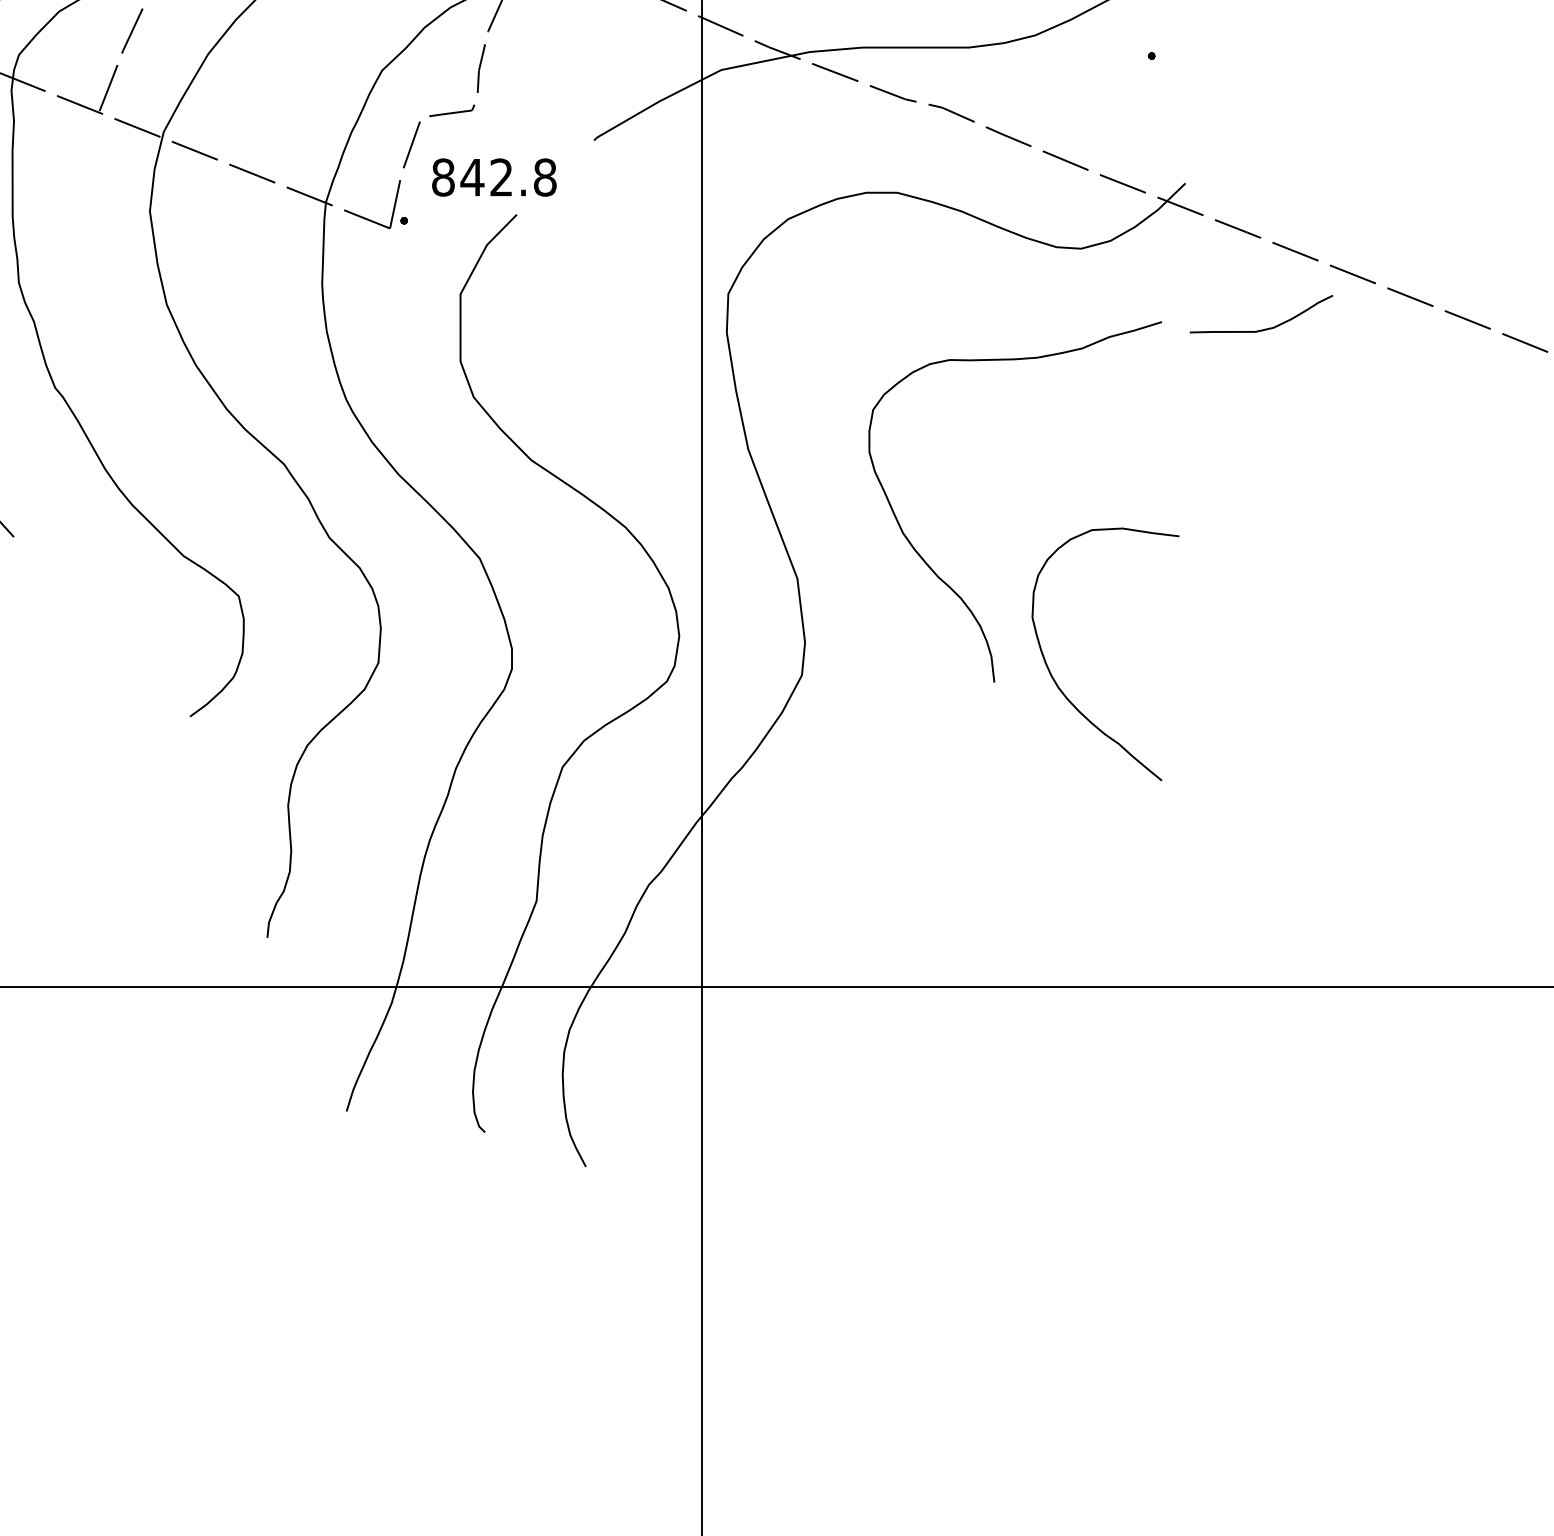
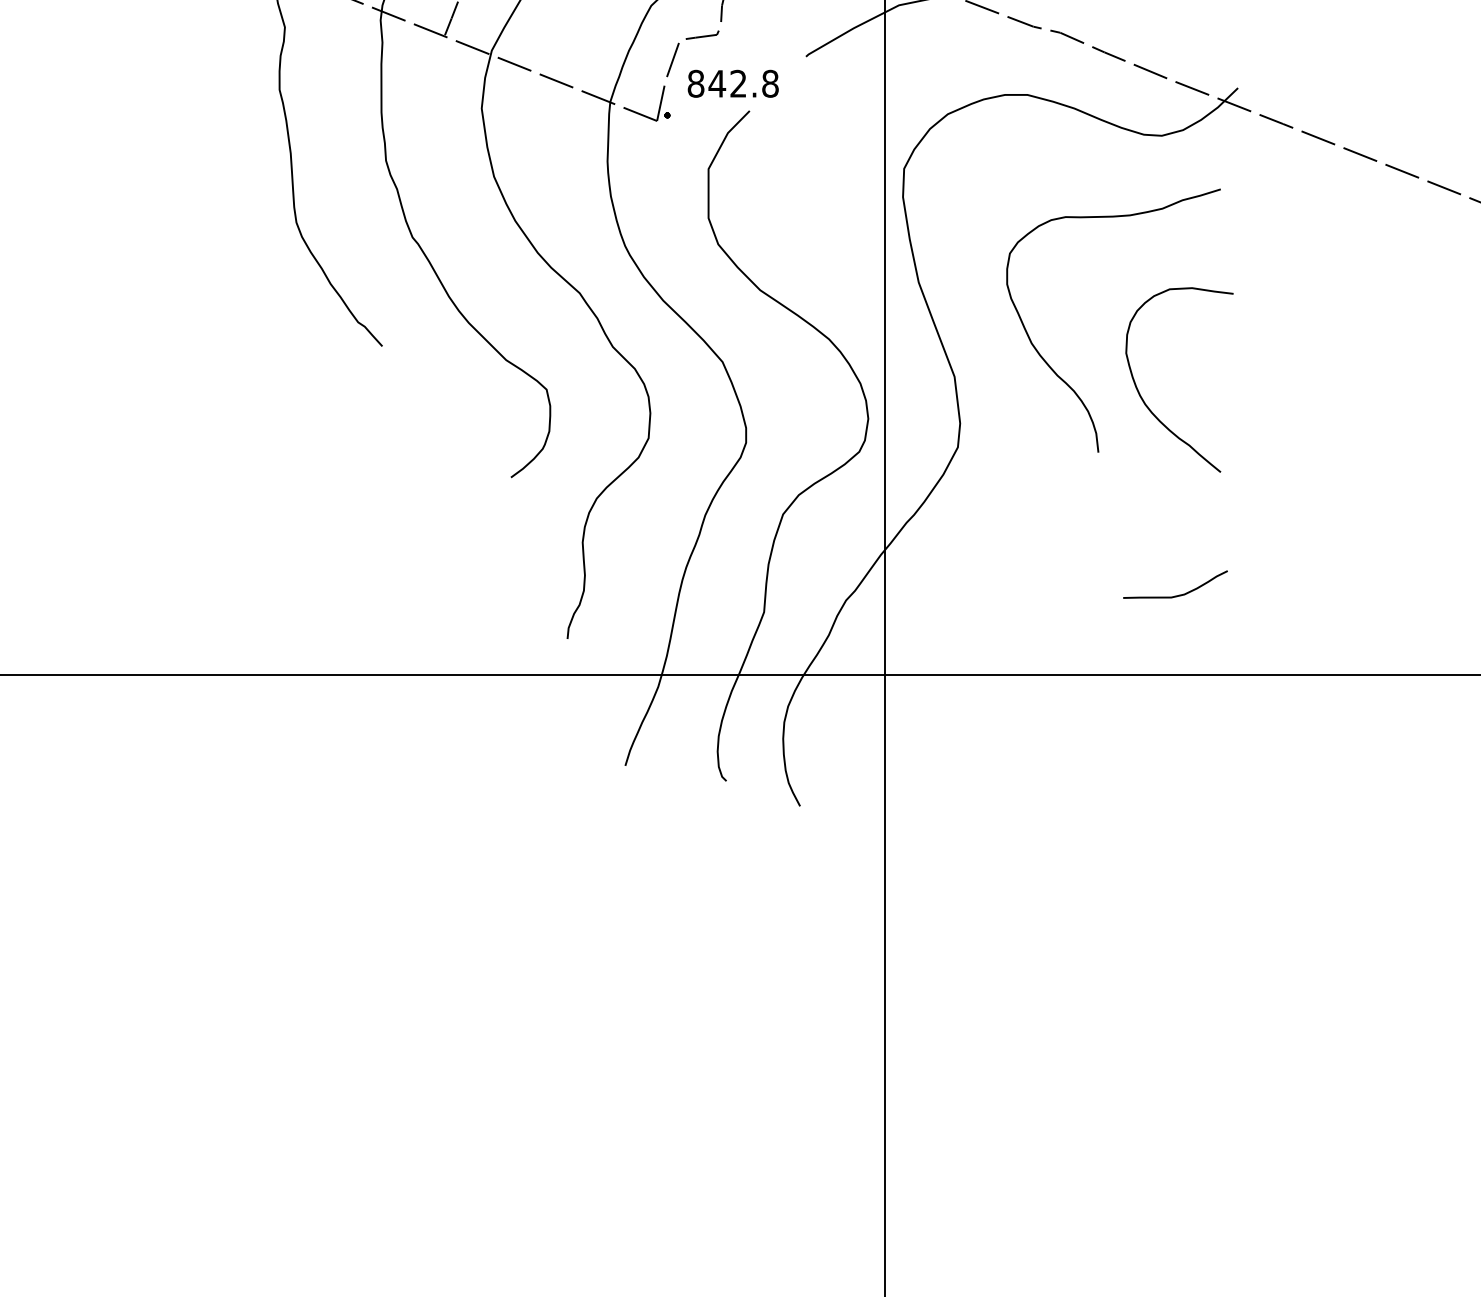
curve: (1266, 327) -> (1179, 594), moved
curve: (1057, 682) -> (1144, 400), moved

